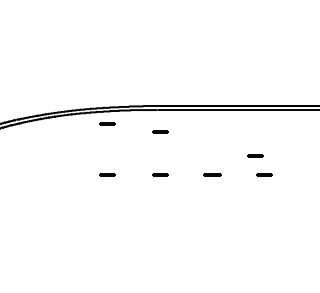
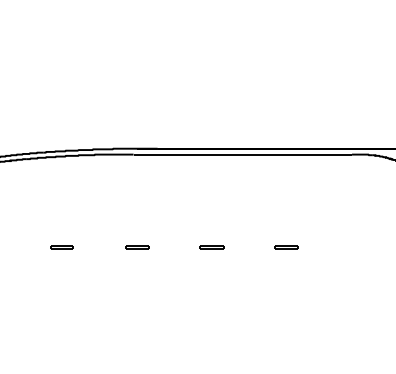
line: (107, 123) -> (61, 173), removed
line: (160, 131) -> (137, 185), removed
line: (255, 155) -> (273, 219), removed

